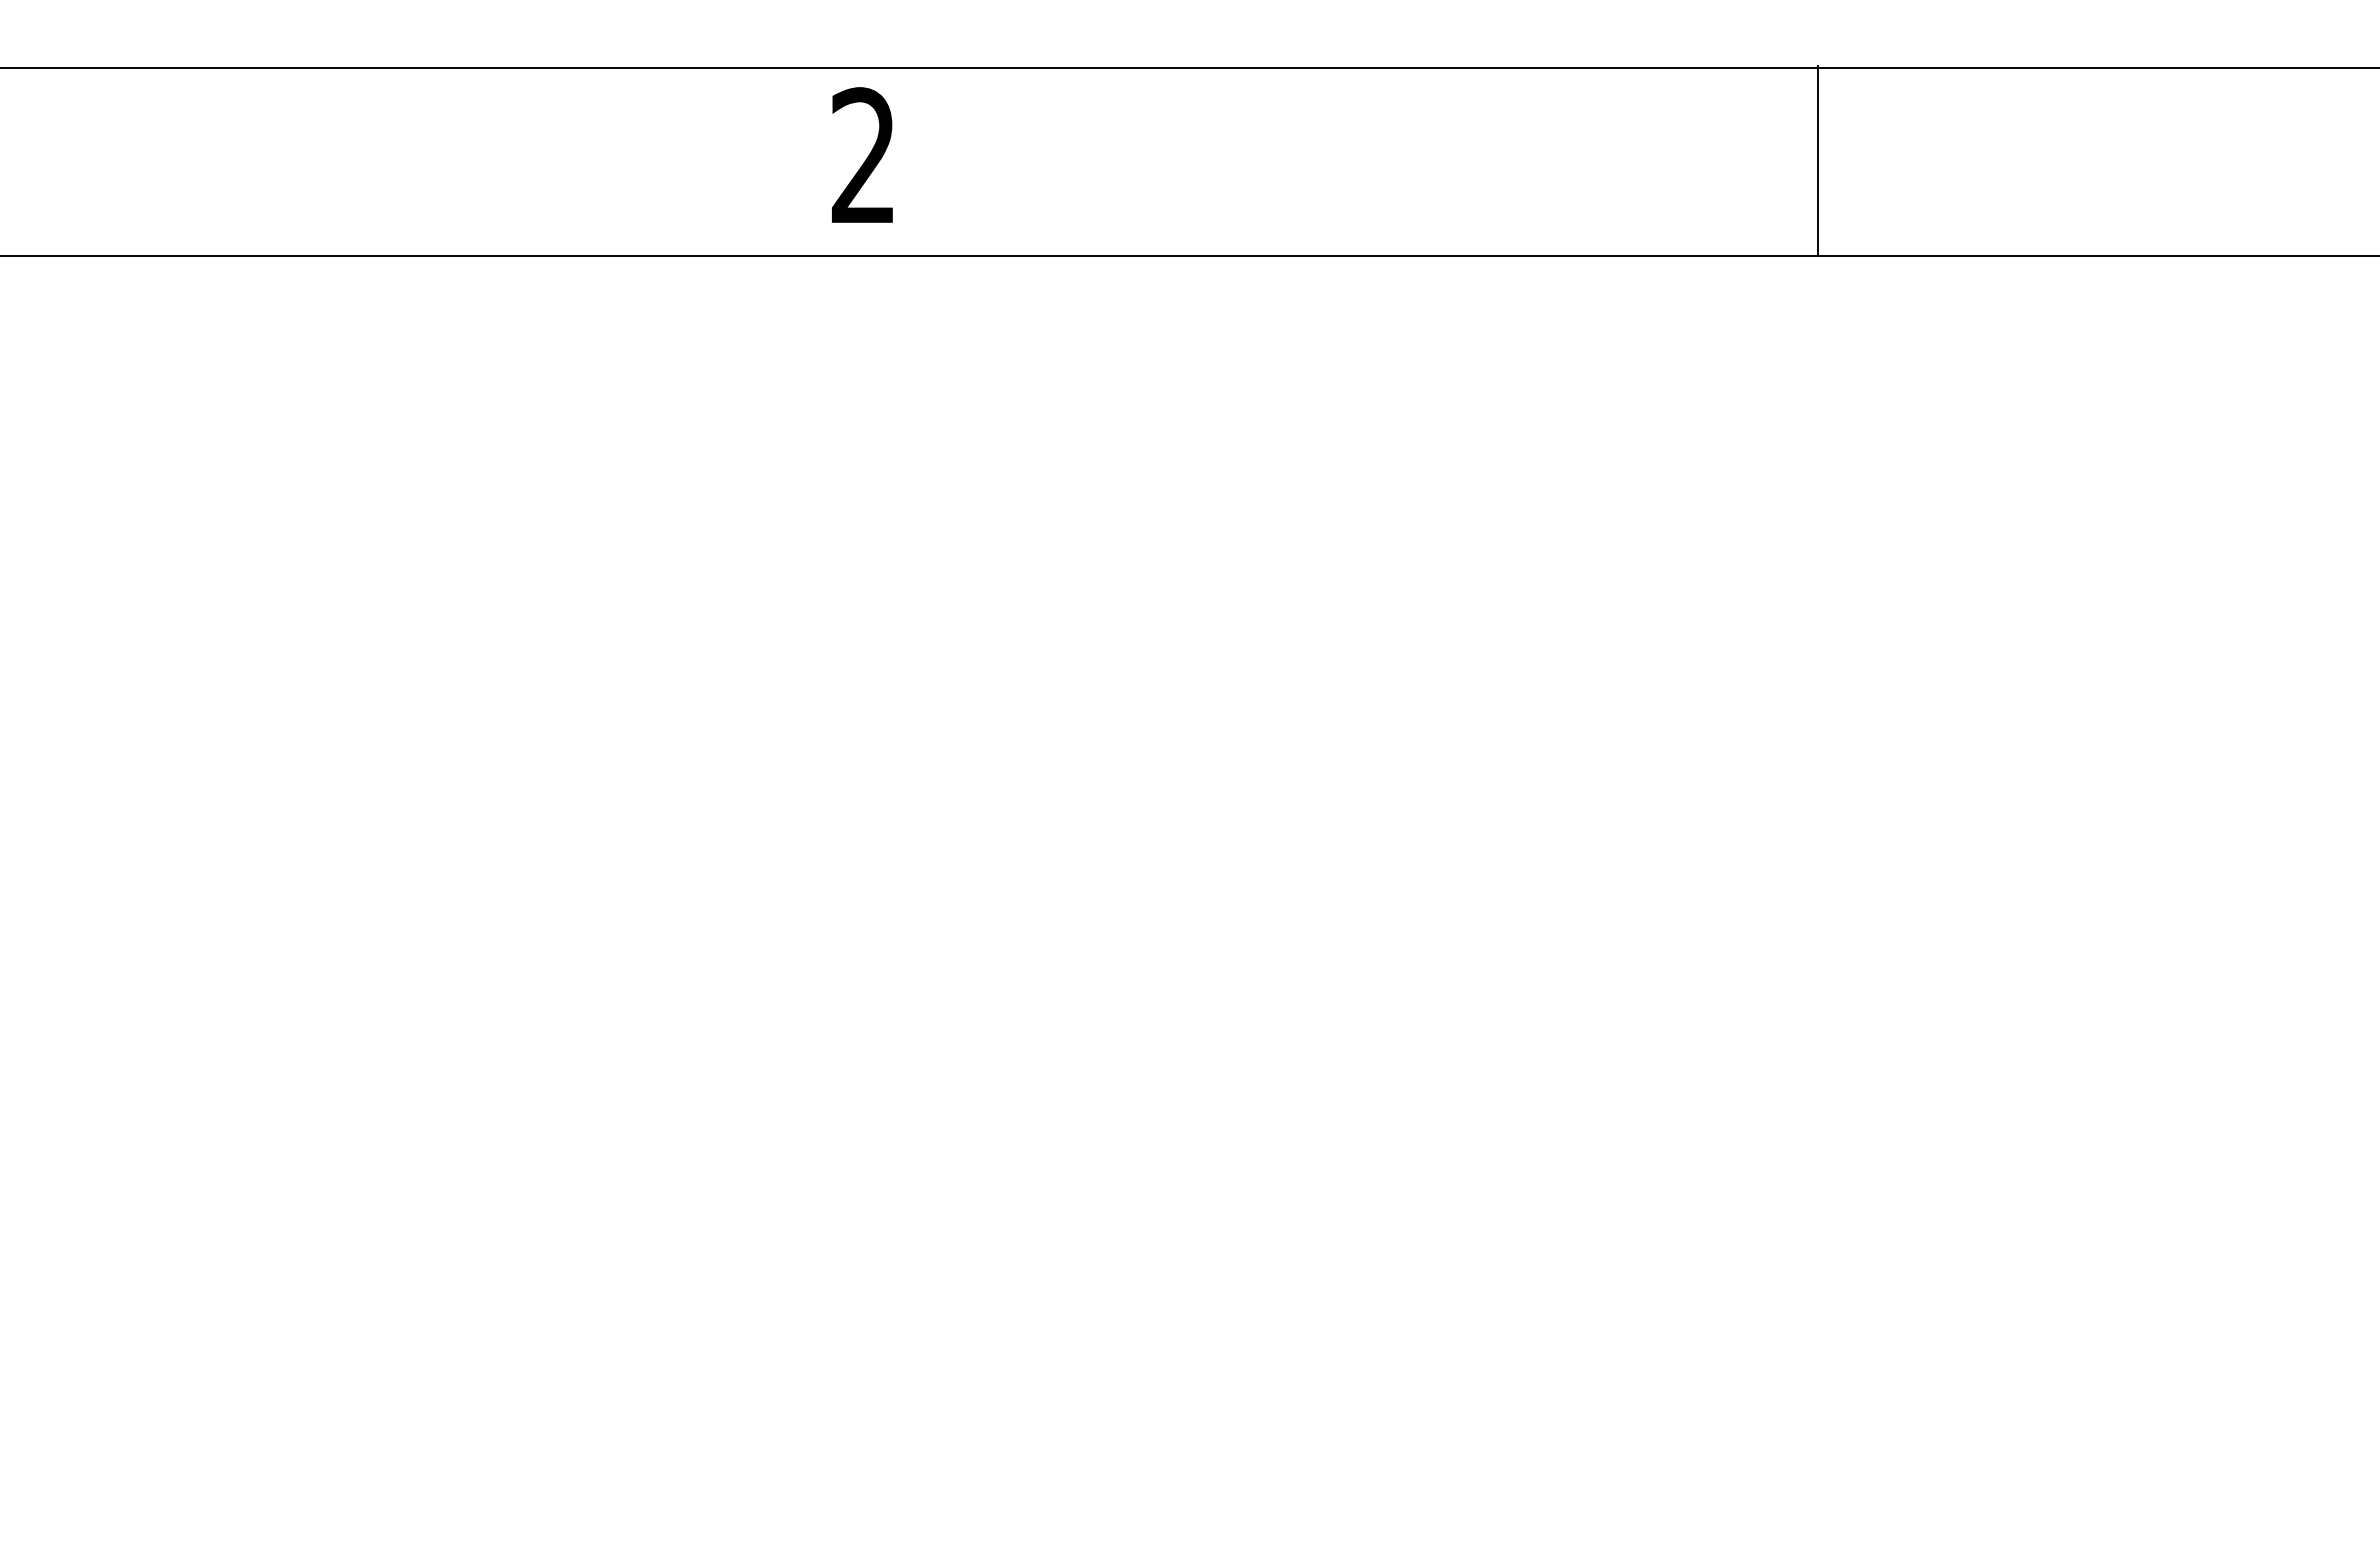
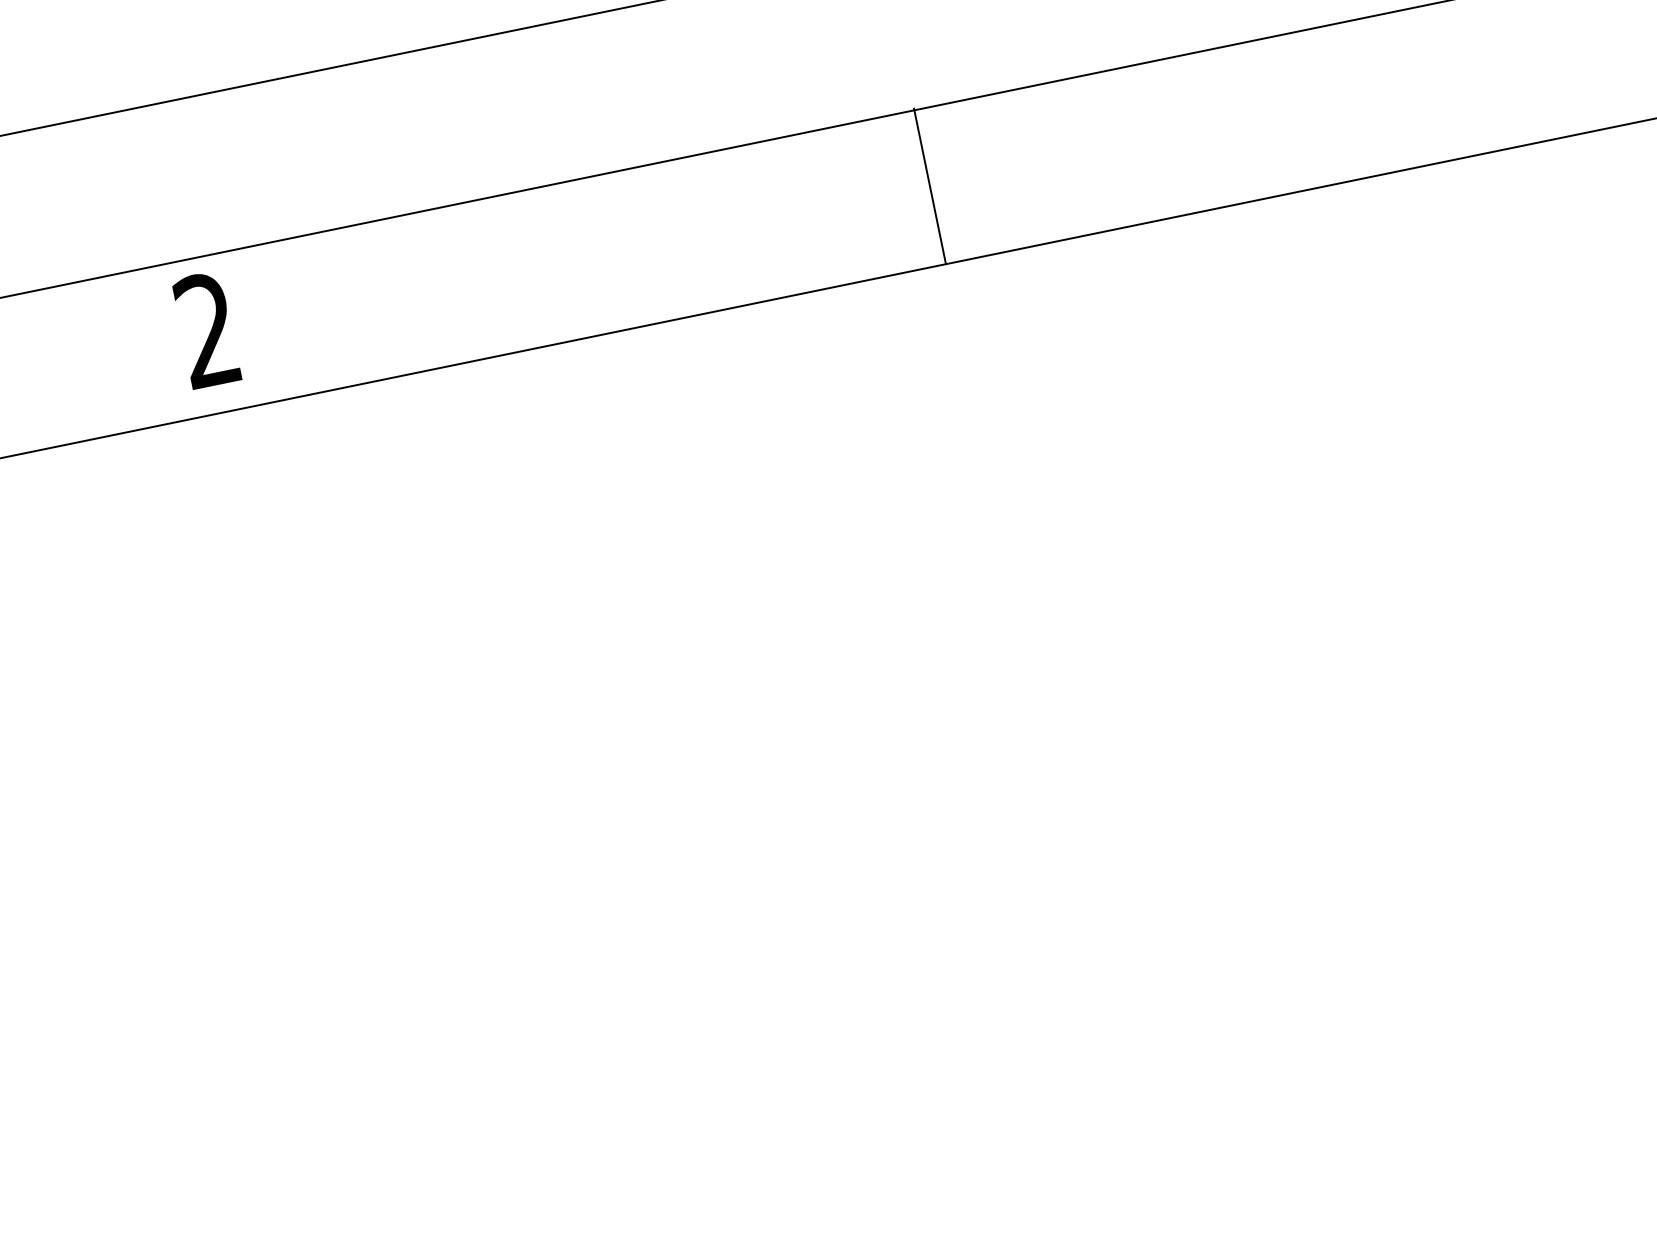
line: (1817, 160) -> (929, 185), moved

